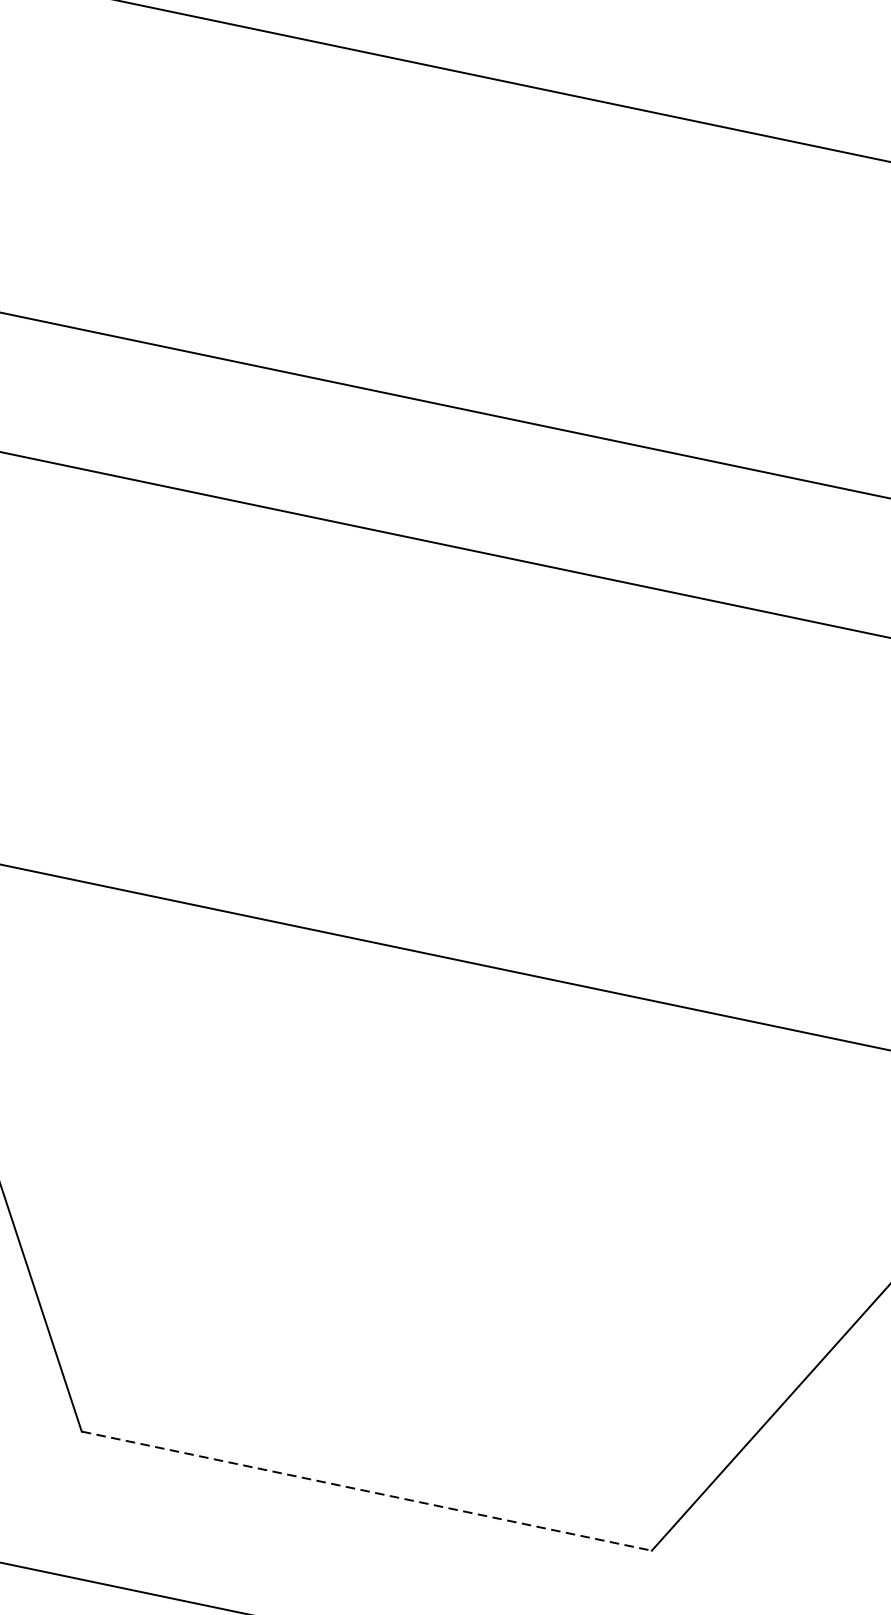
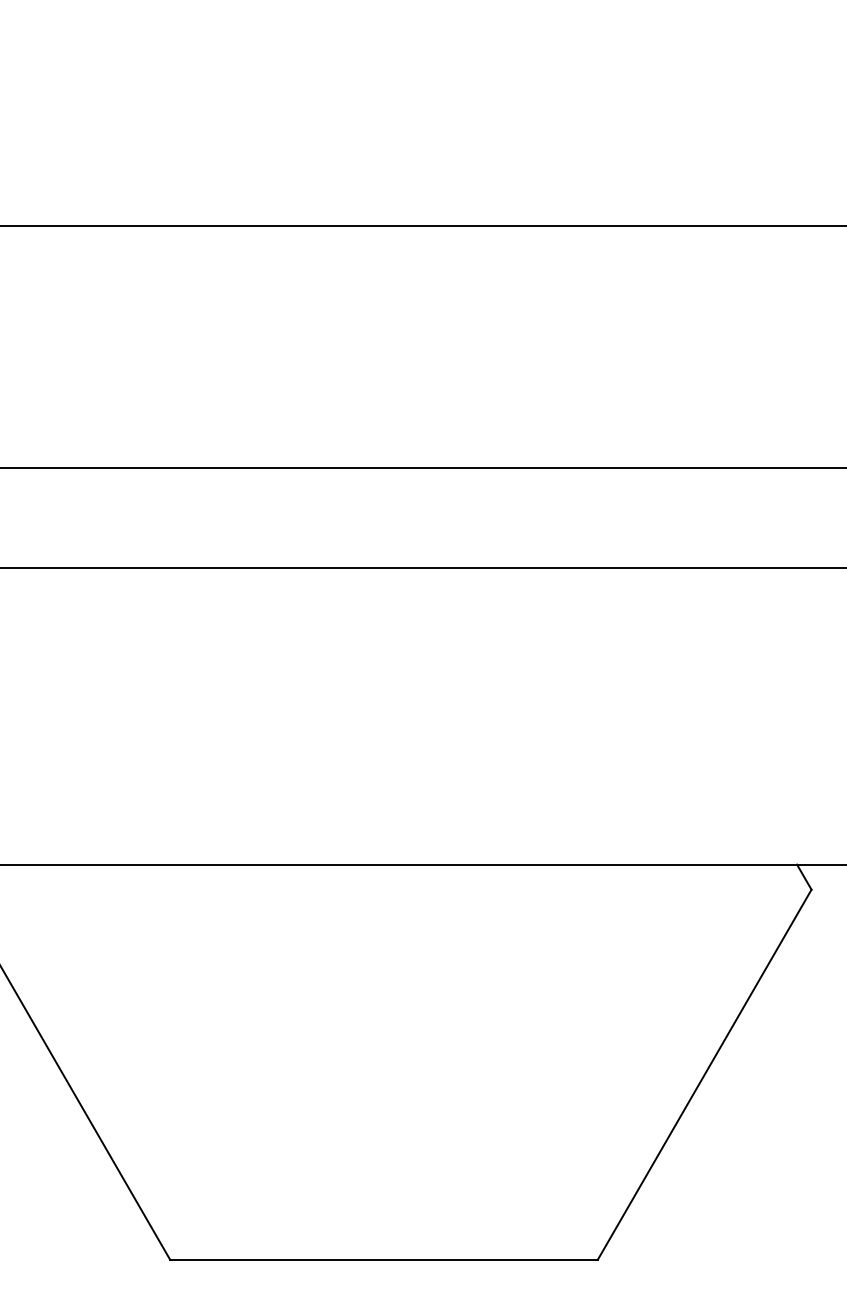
line: (367, 1490) -> (384, 1259), dashed -> solid

